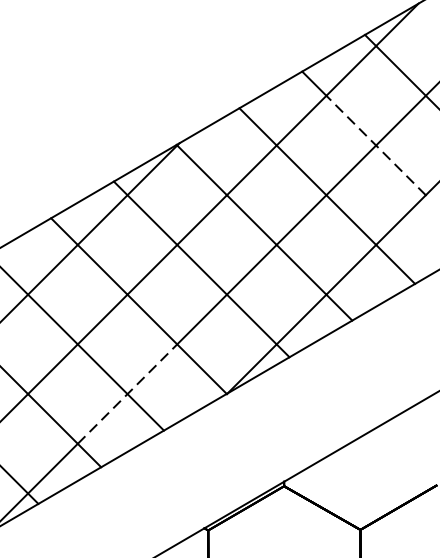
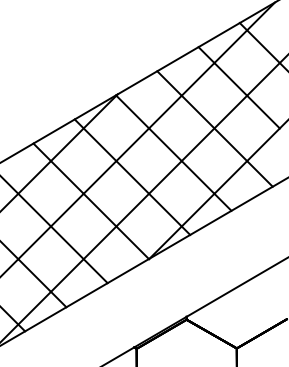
line: (375, 145) -> (246, 95), dashed -> solid
line: (128, 393) -> (84, 258), dashed -> solid

